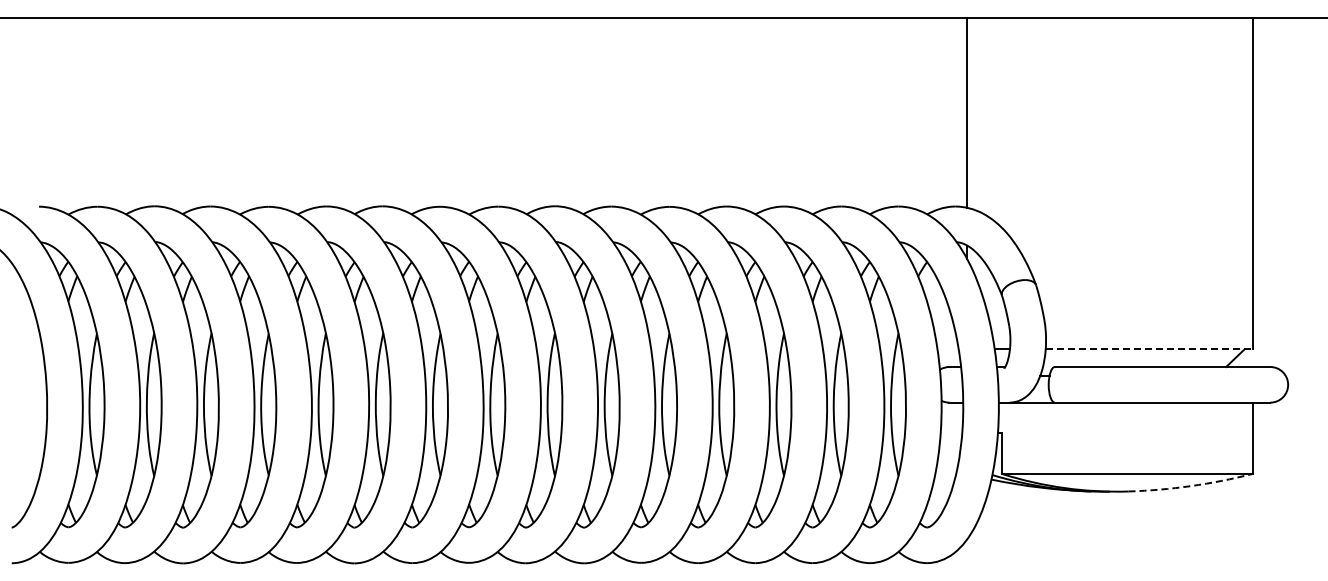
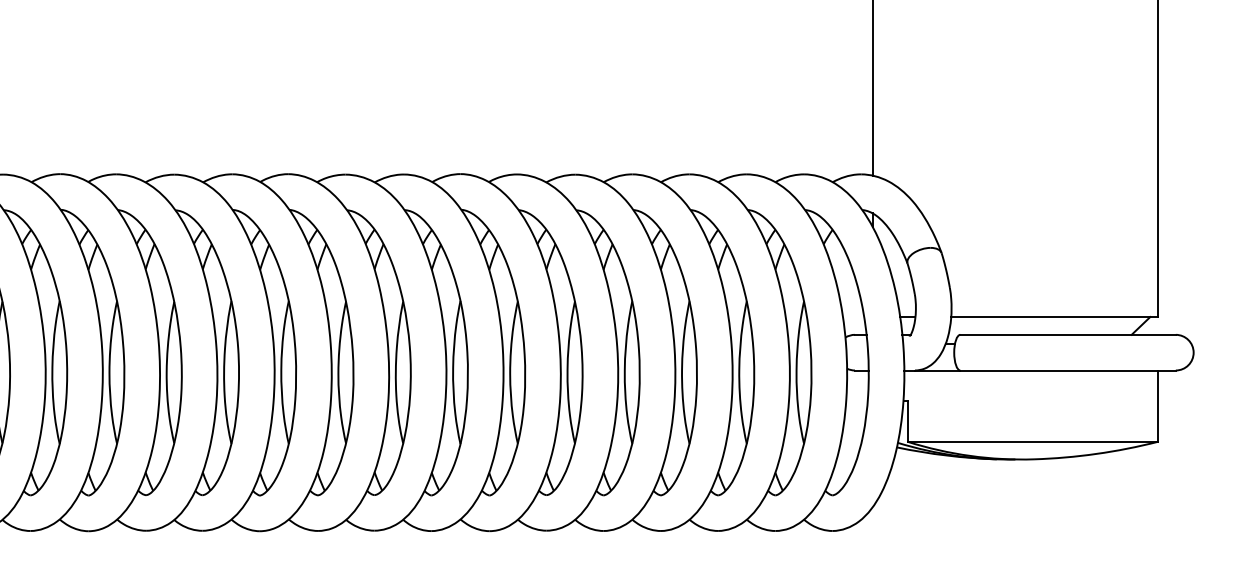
line: (1149, 349) -> (1055, 317), dashed -> solid
arc: (1190, 486) -> (1096, 454), dashed -> solid

